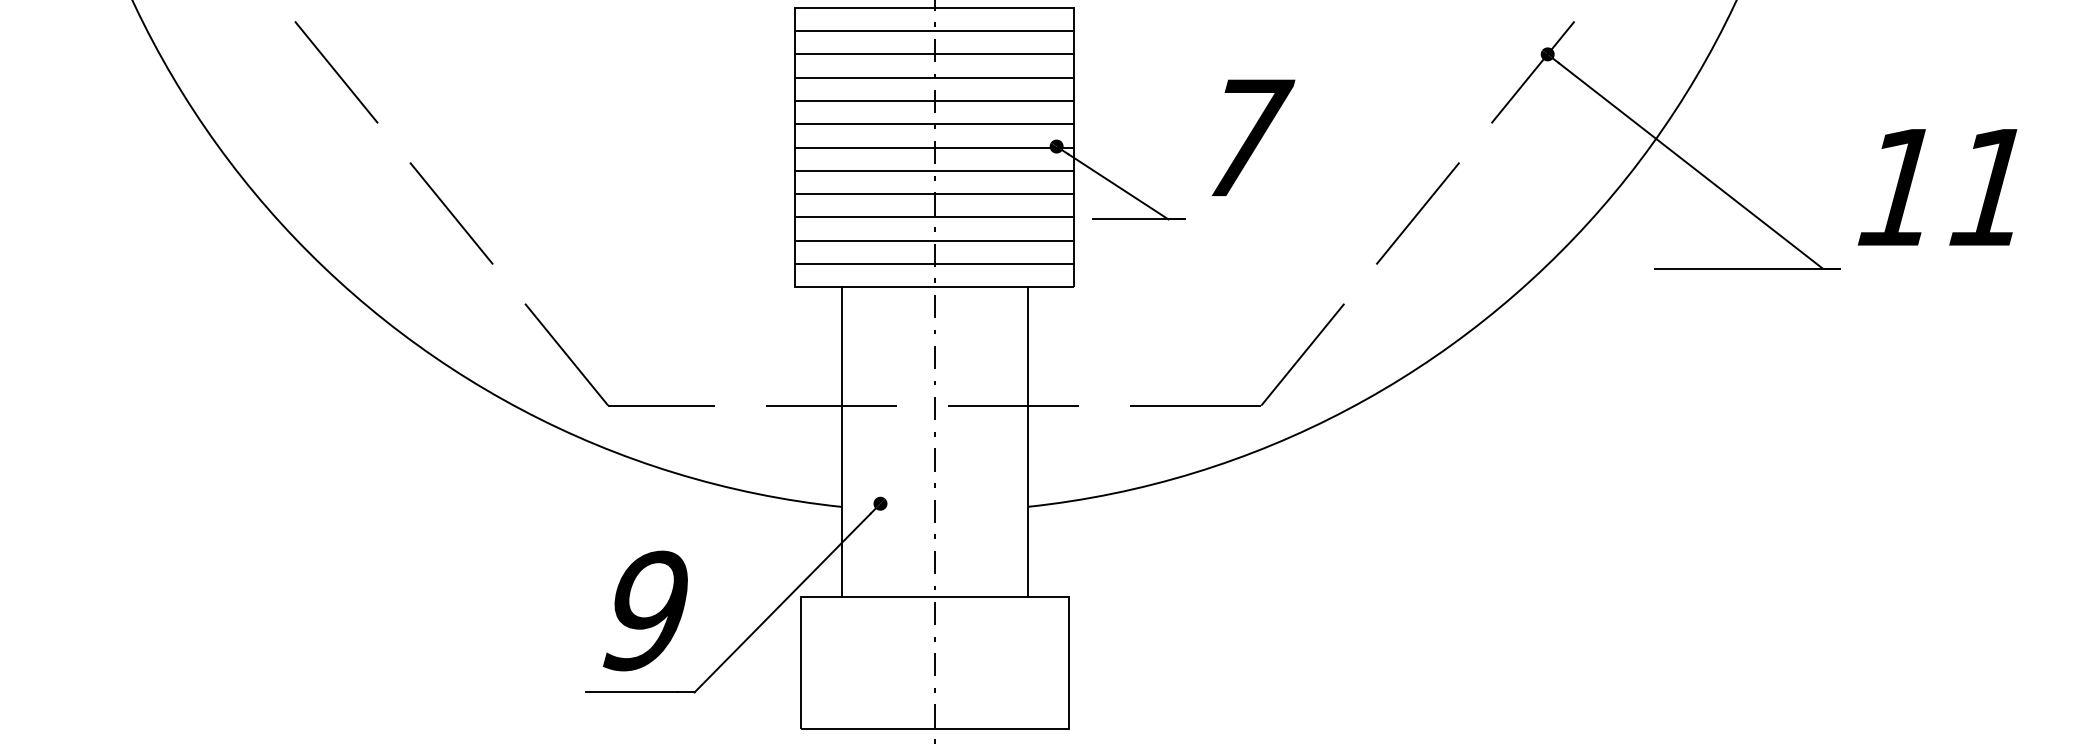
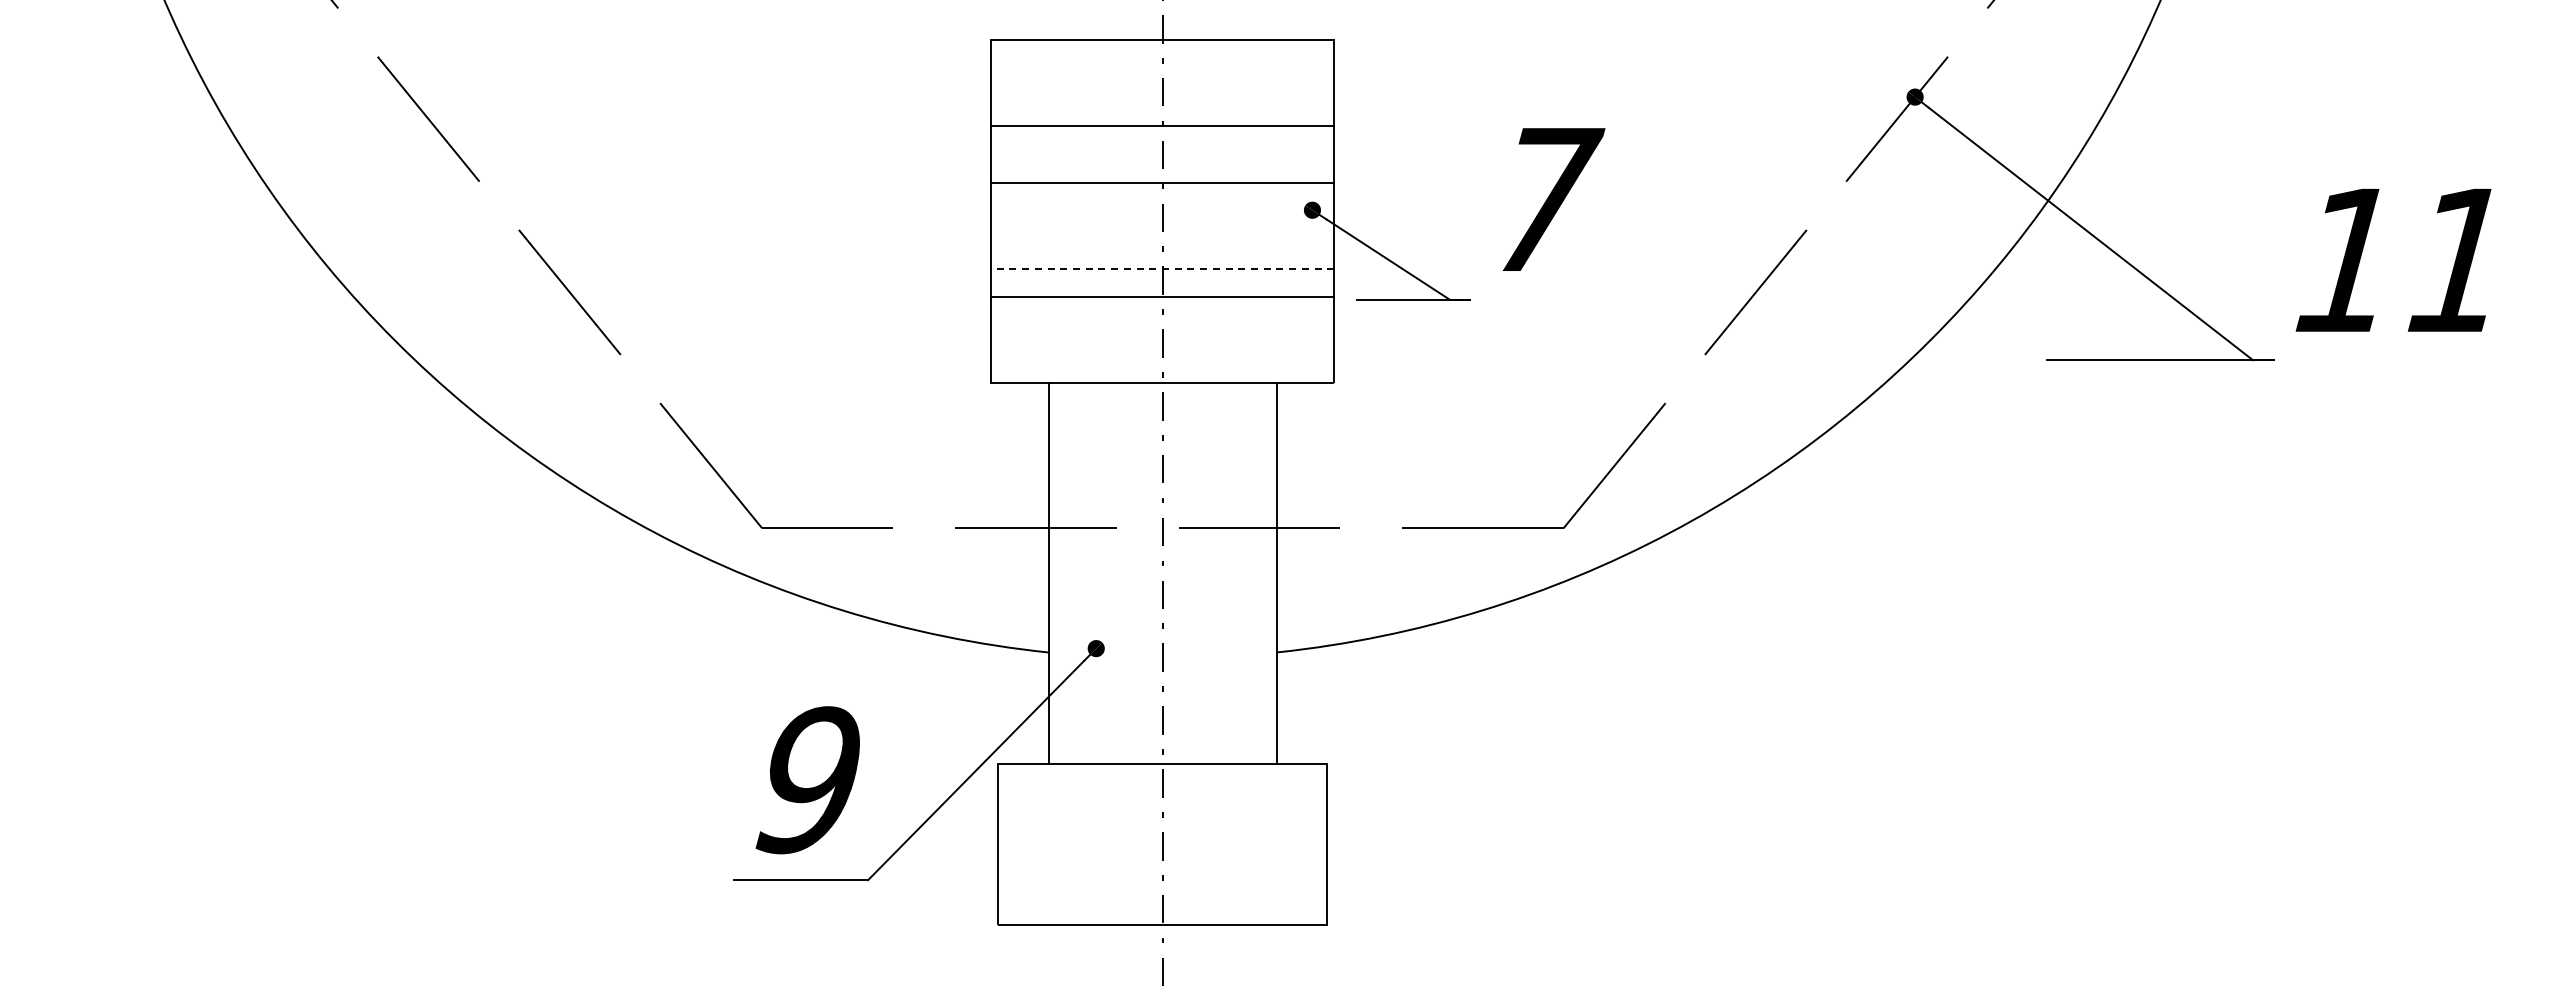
line: (934, 31) -> (1162, 68), removed
line: (934, 54) -> (1162, 97), removed
line: (934, 101) -> (1162, 154), removed
line: (934, 147) -> (1162, 211), removed
line: (934, 171) -> (1162, 240), removed
line: (934, 194) -> (1162, 268), solid -> dashed
line: (934, 240) -> (1162, 325), removed
line: (934, 264) -> (1162, 354), removed

